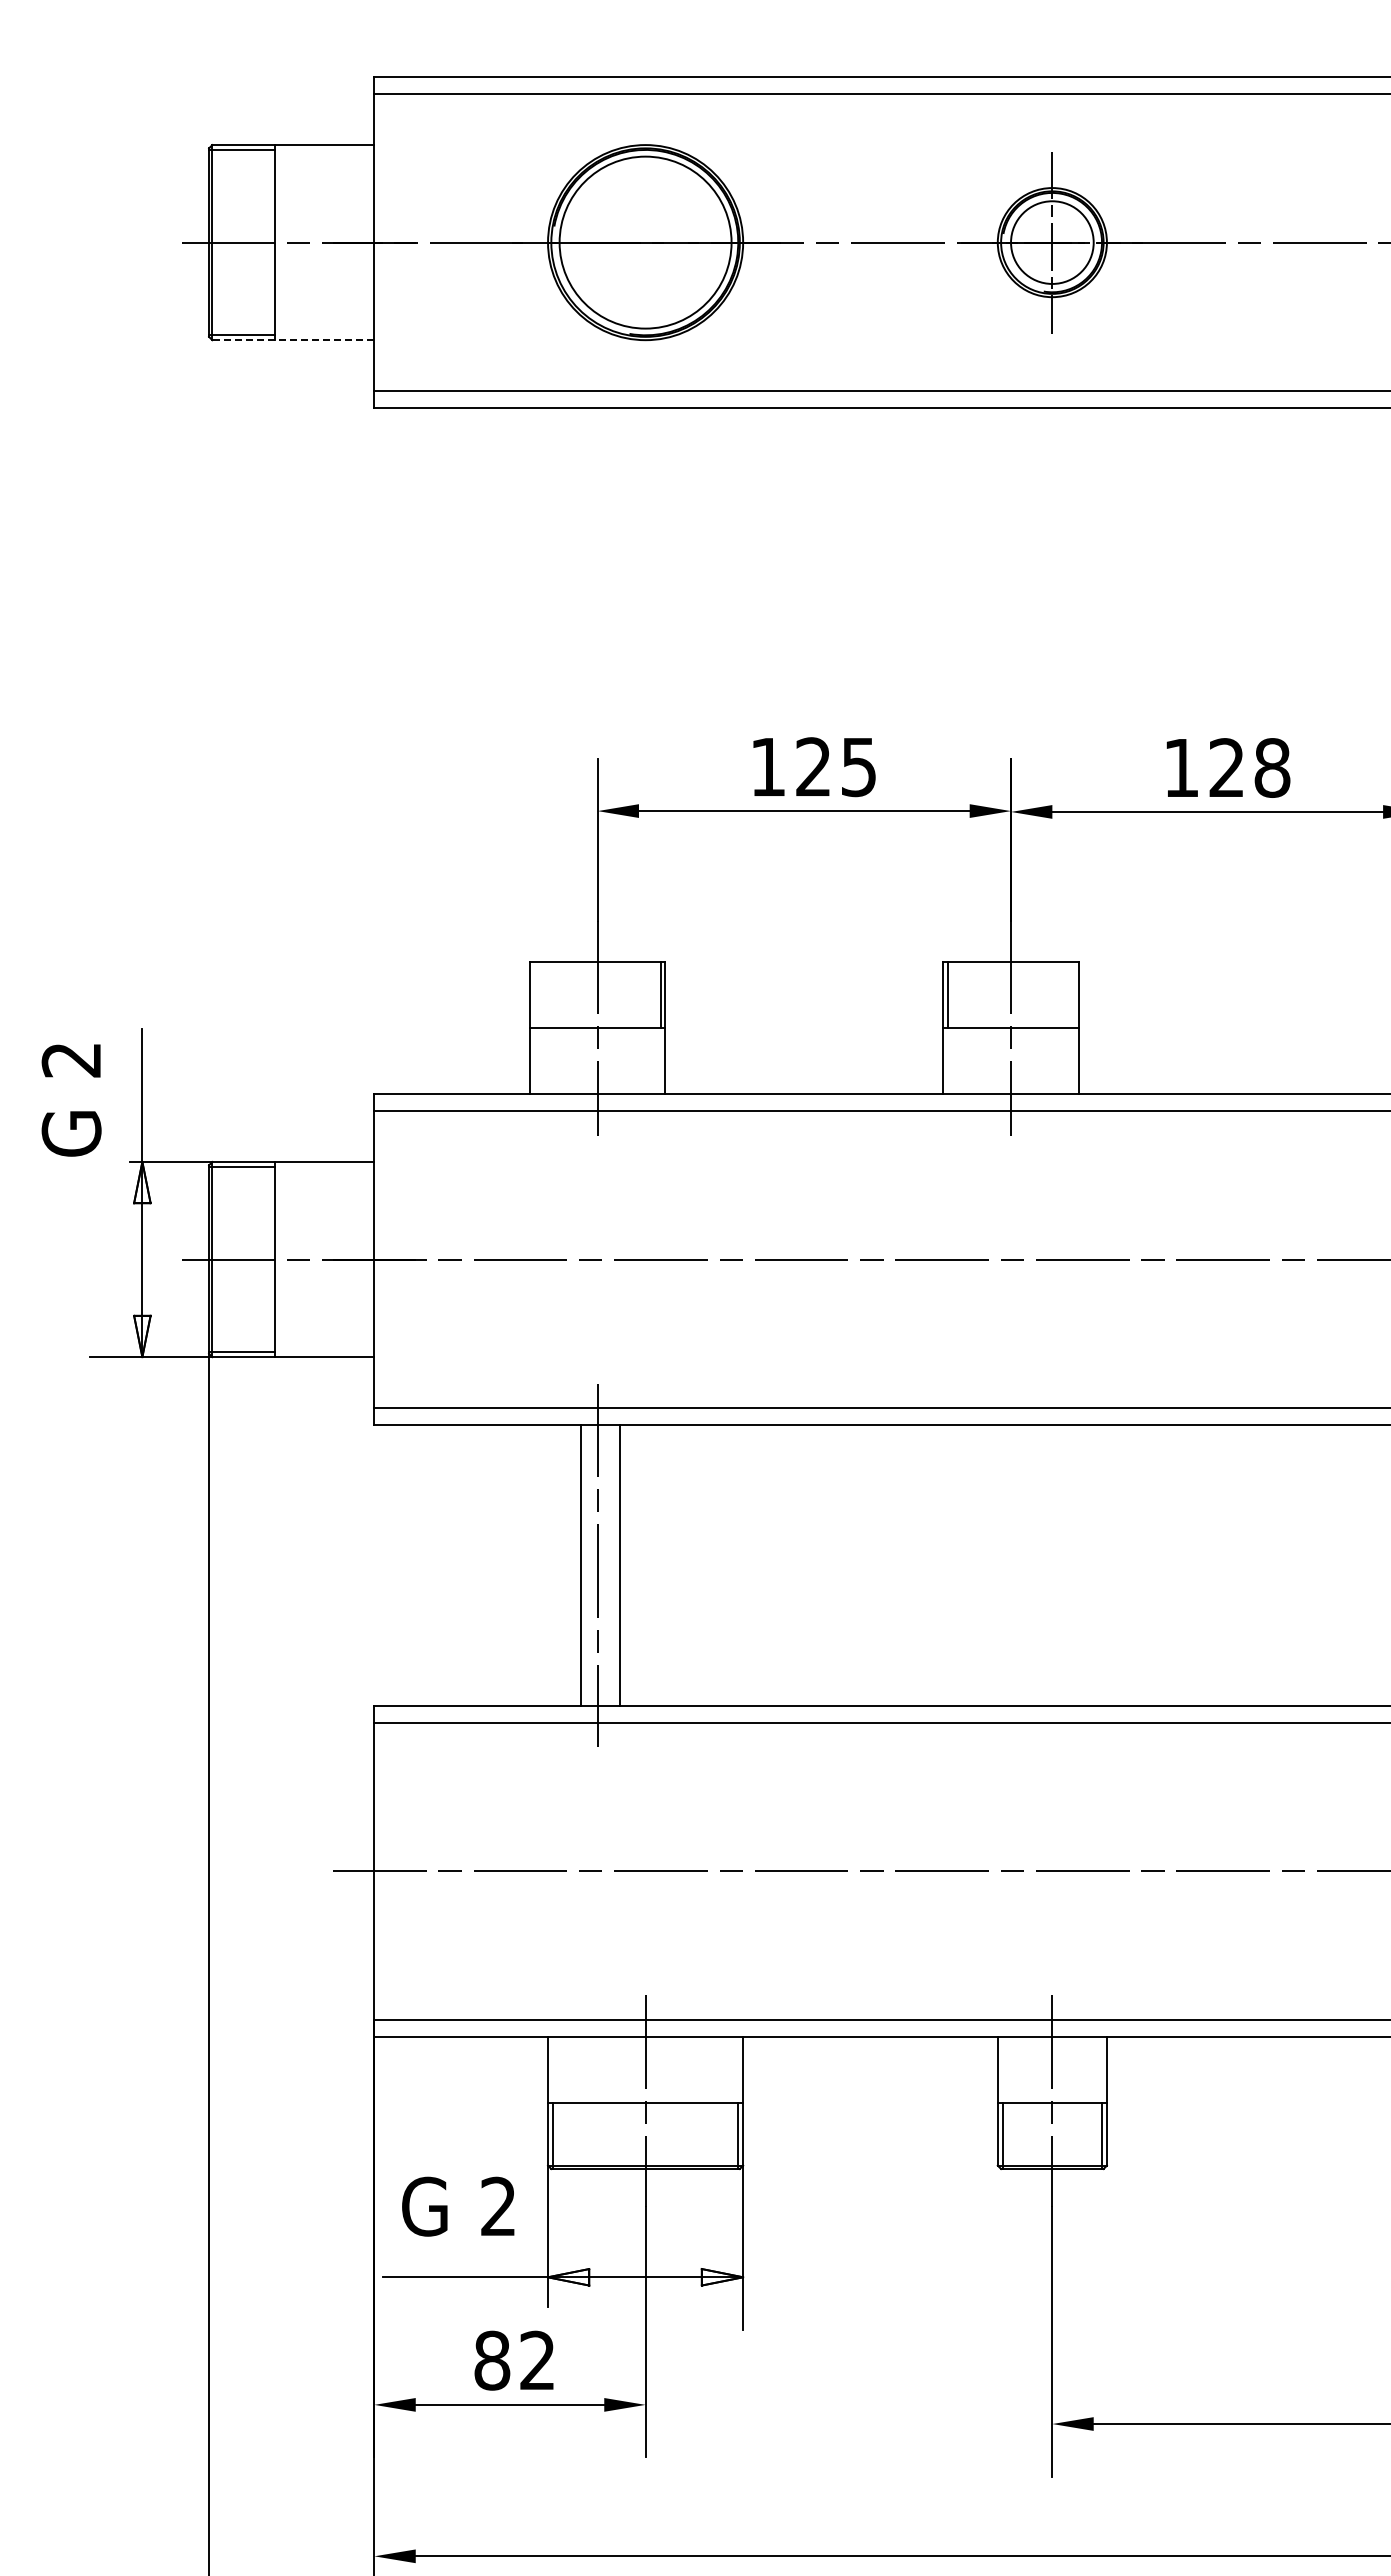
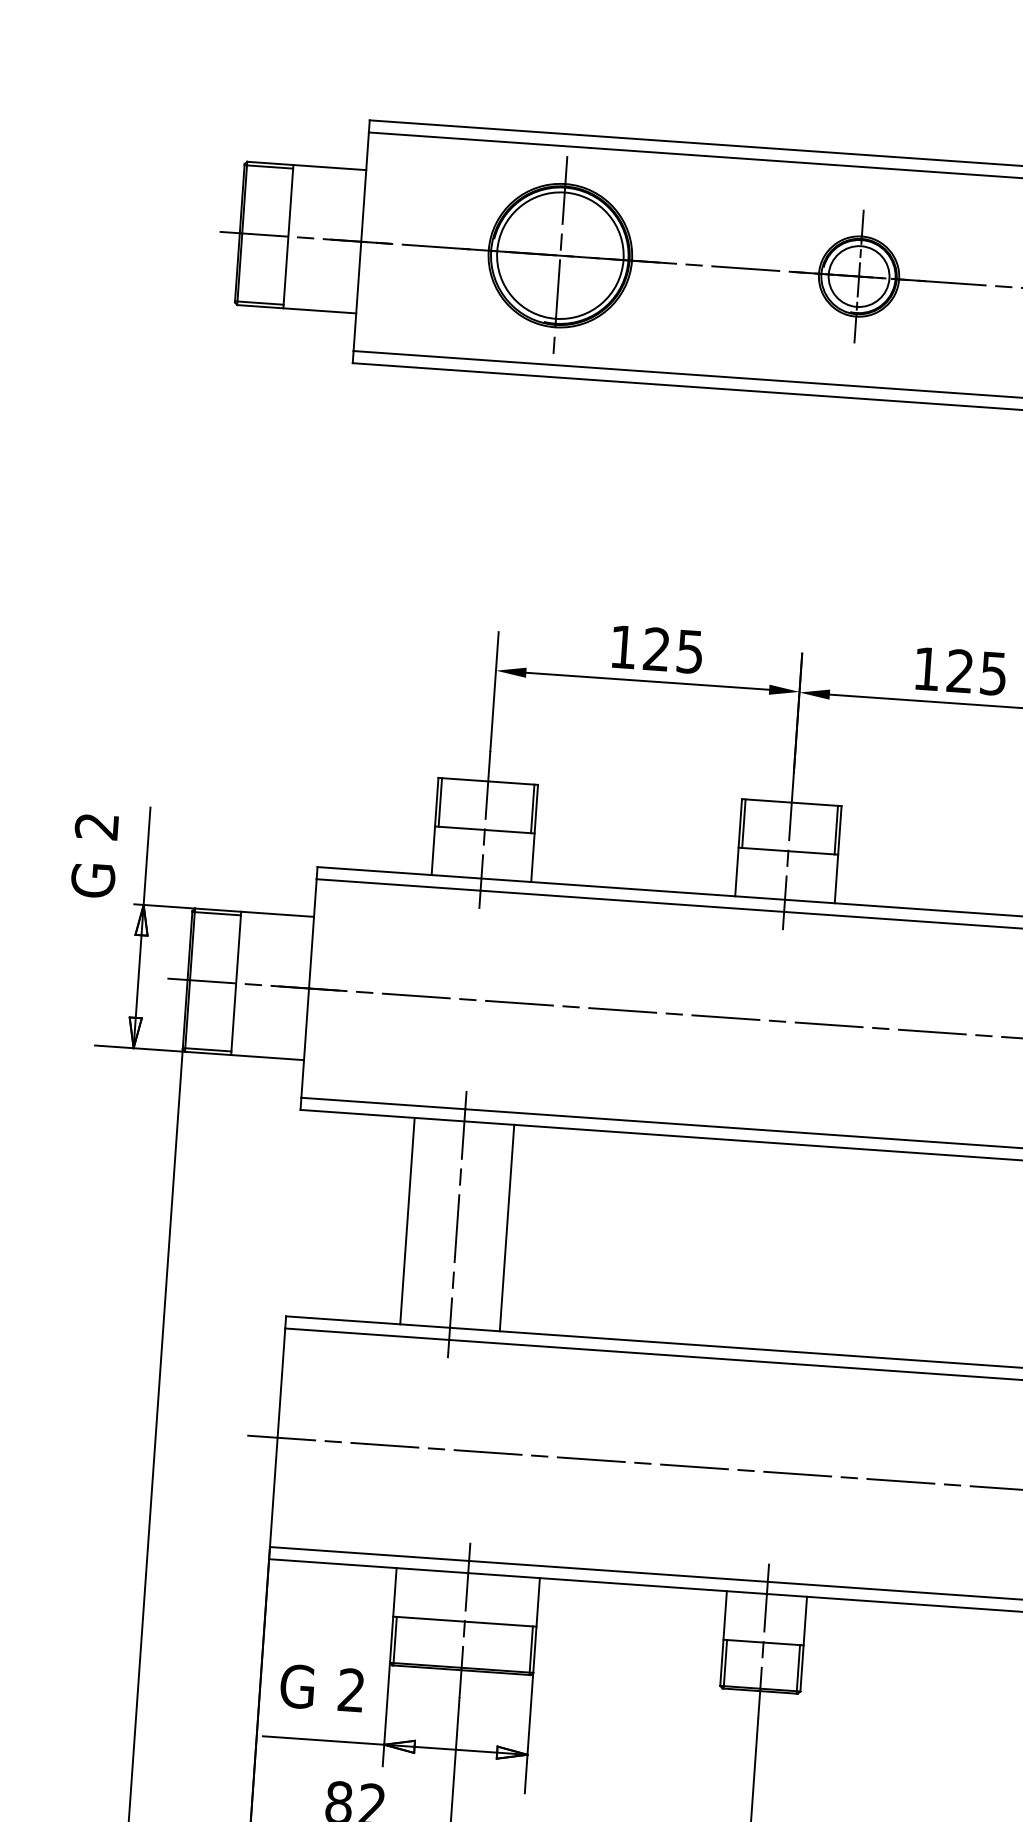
line: (645, 242) -> (560, 255), added
line: (292, 340) -> (296, 309), dashed -> solid
text: (1272, 767) -> (993, 673), 128 -> 125
line: (534, 994) -> (440, 802), added
line: (1073, 994) -> (835, 829), added
line: (580, 1565) -> (407, 1221), moved
line: (620, 1565) -> (507, 1228), moved

